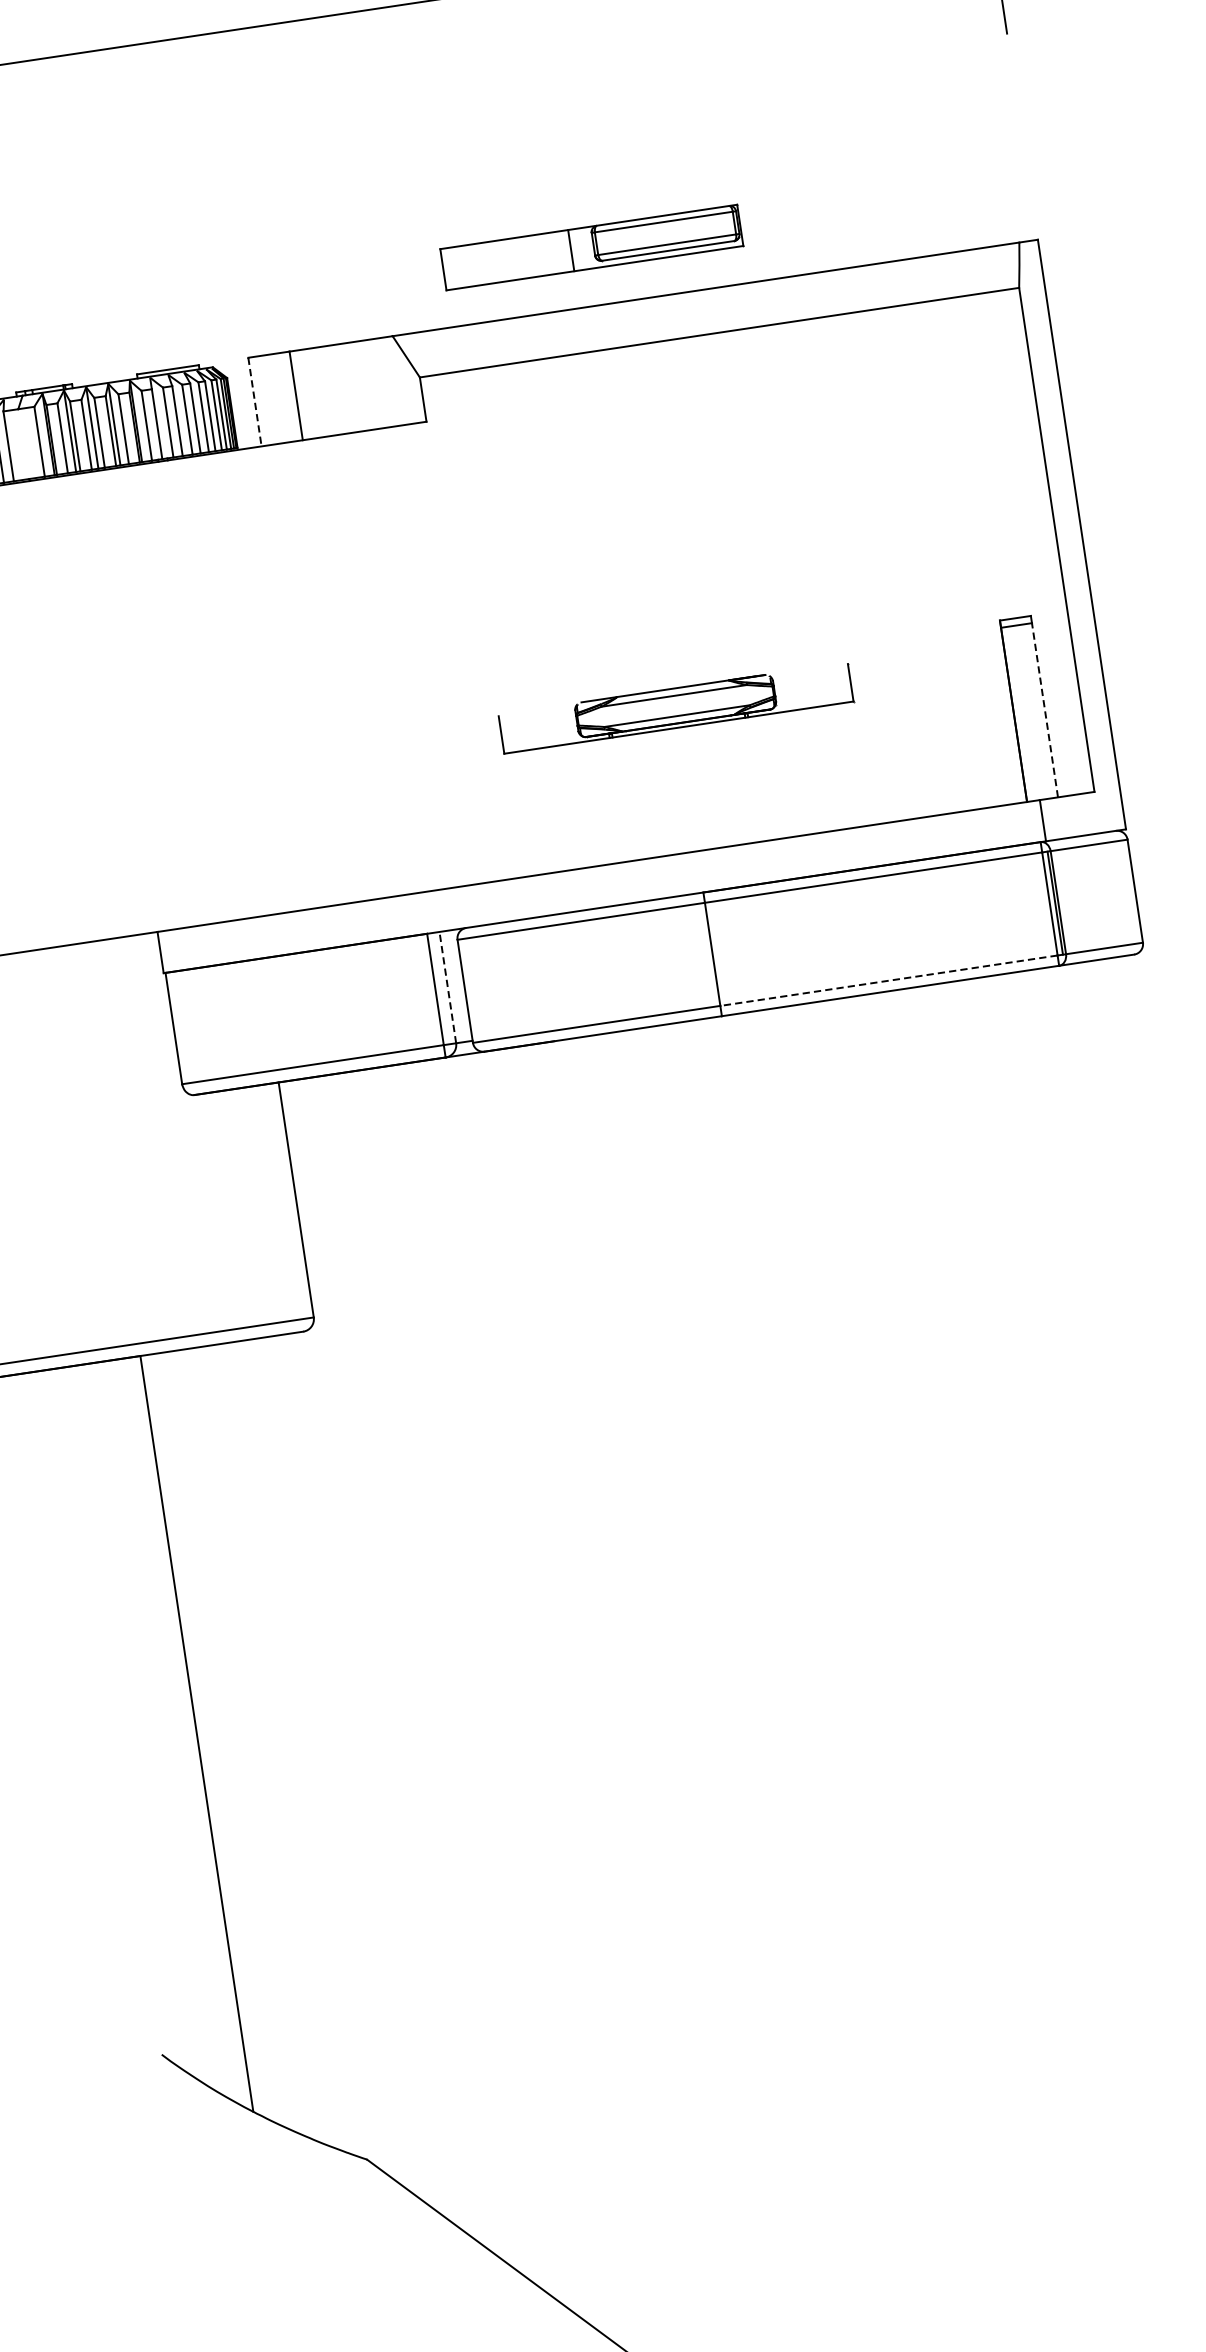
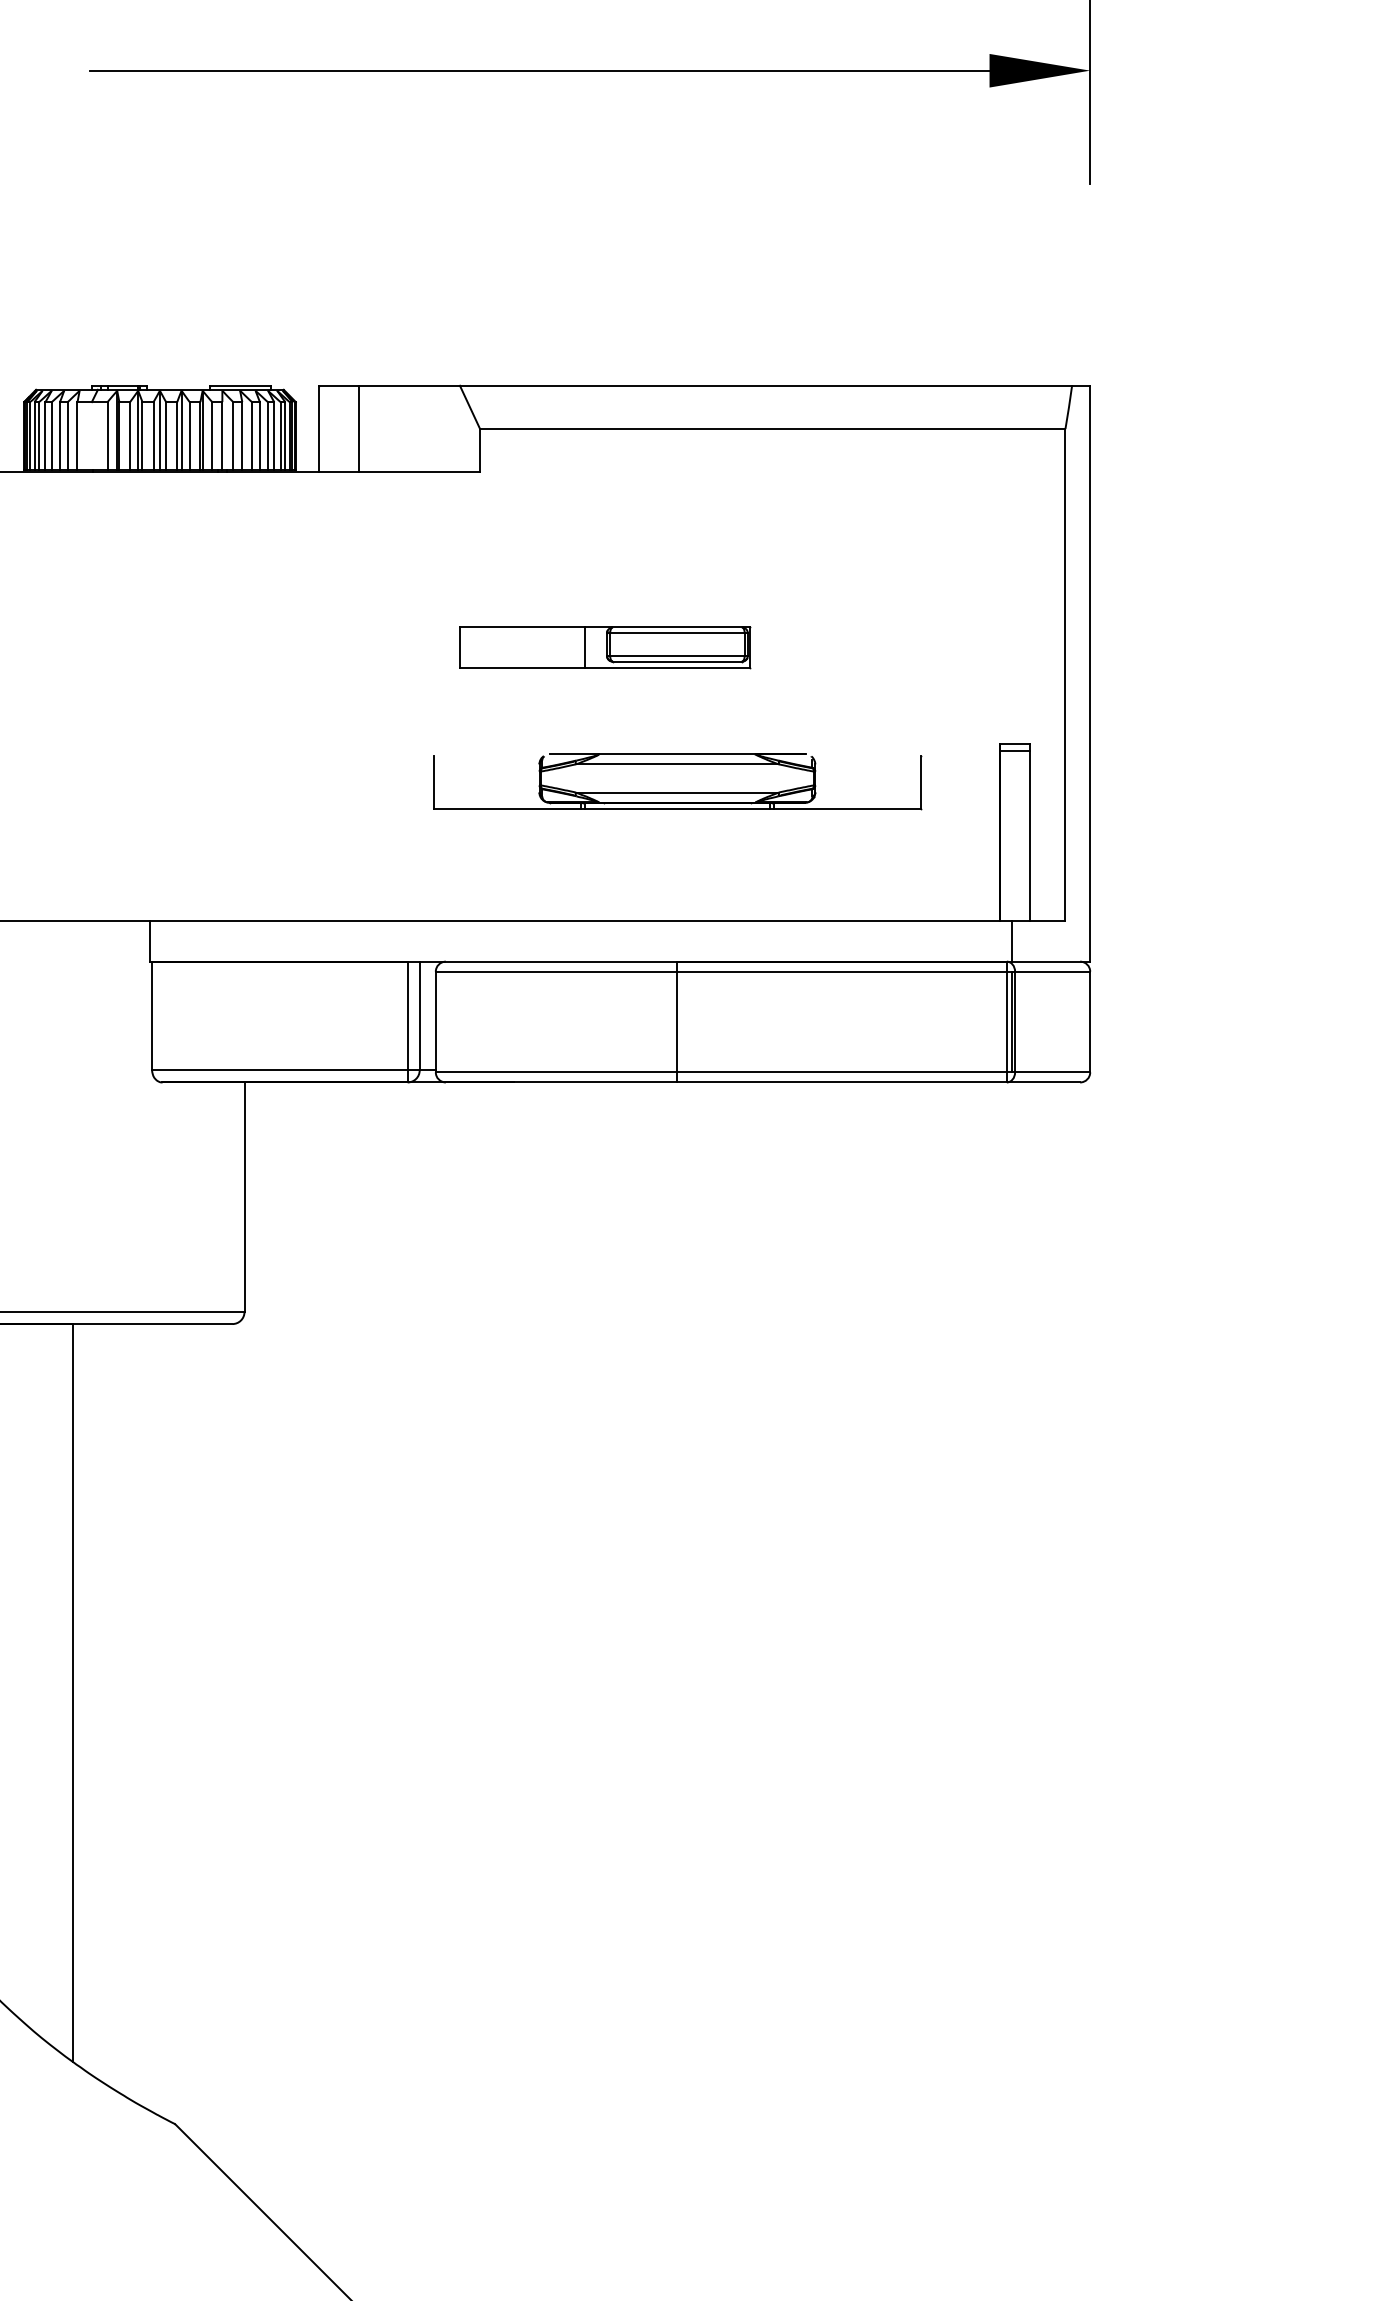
part: (592, 247) -> (605, 647), moved
line: (255, 402) -> (319, 429), dashed -> solid
part: (675, 708) -> (677, 781), size x1.43
line: (1044, 709) -> (1029, 835), dashed -> solid
line: (889, 980) -> (842, 1072), dashed -> solid
line: (447, 987) -> (419, 1015), dashed -> solid

